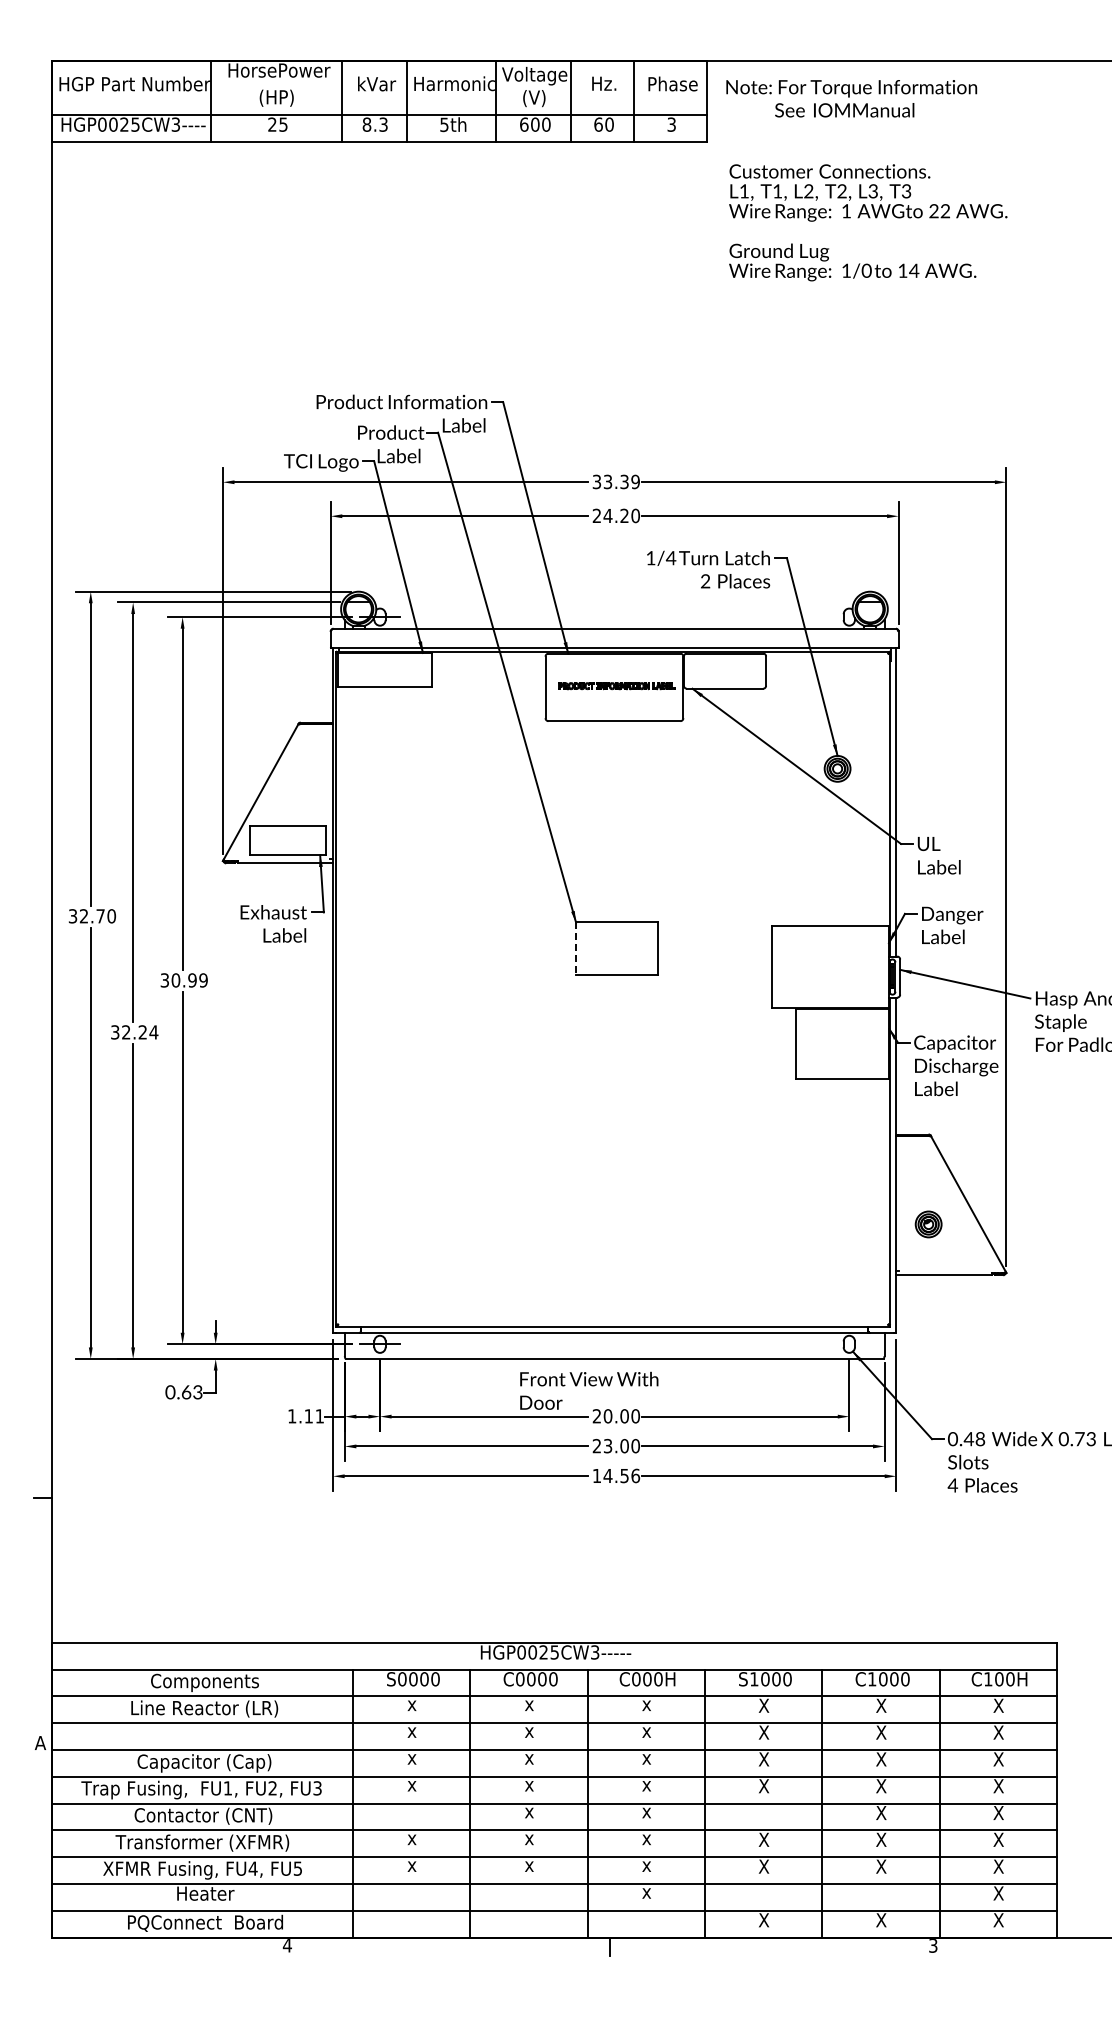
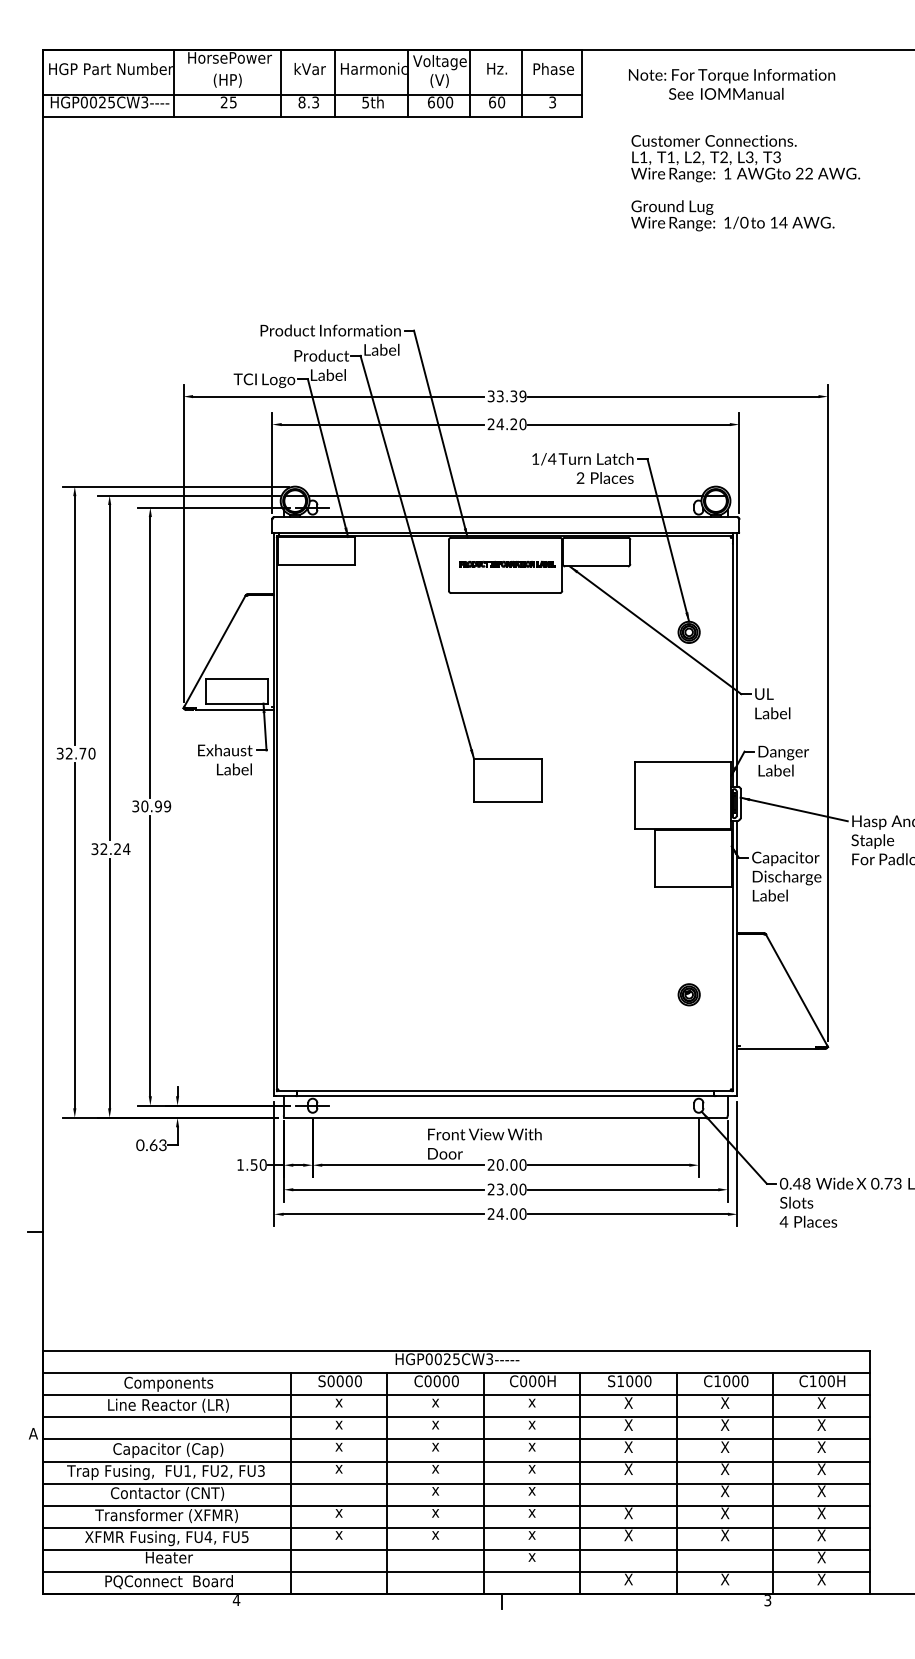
text: (851, 98) -> (731, 84), moved
text: (868, 222) -> (745, 182), moved
line: (614, 602) -> (505, 495), added
line: (576, 949) -> (474, 780), dashed -> solid
part: (928, 1224) -> (689, 994), moved
text: (314, 1416) -> (258, 1165), 1.11 -> 1.50
text: (616, 1475) -> (507, 1213), 14.56 -> 24.00

